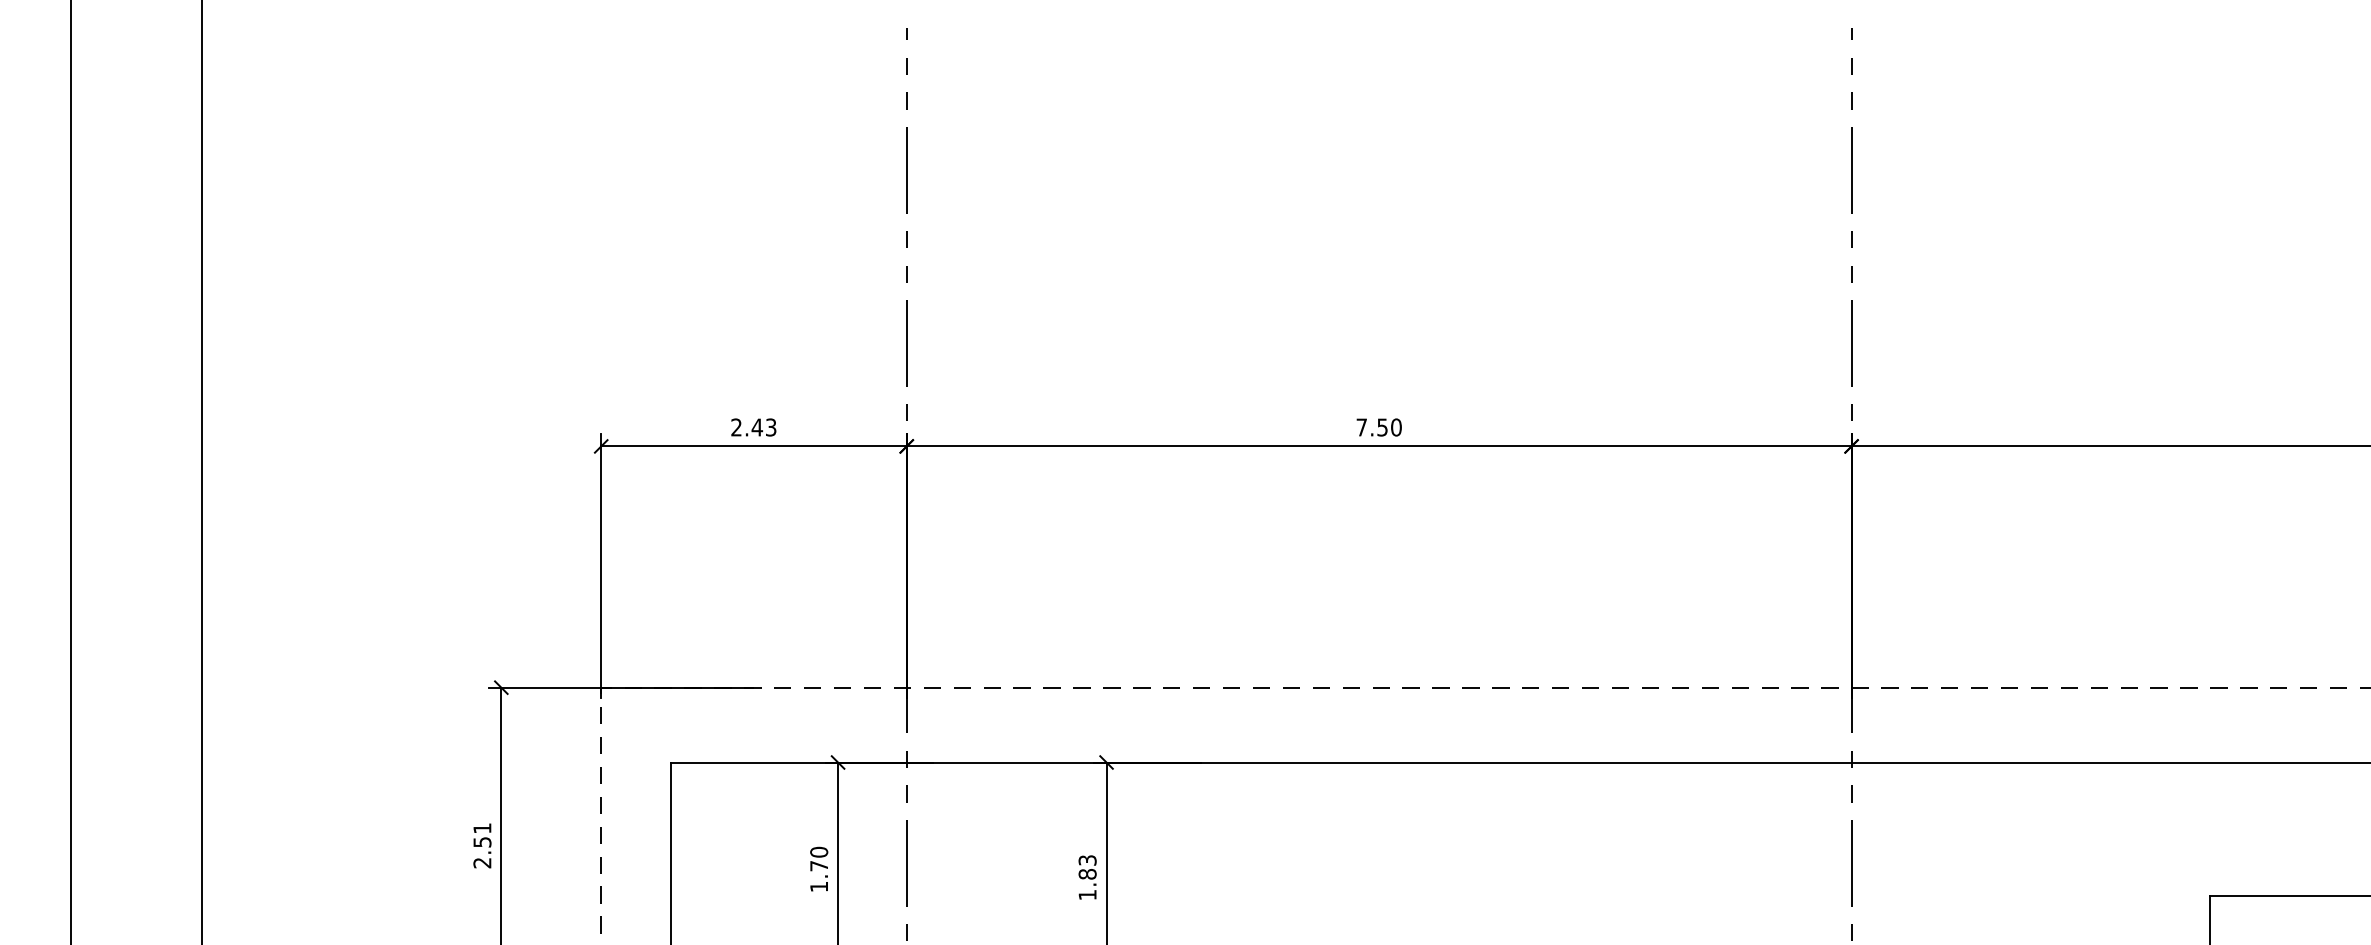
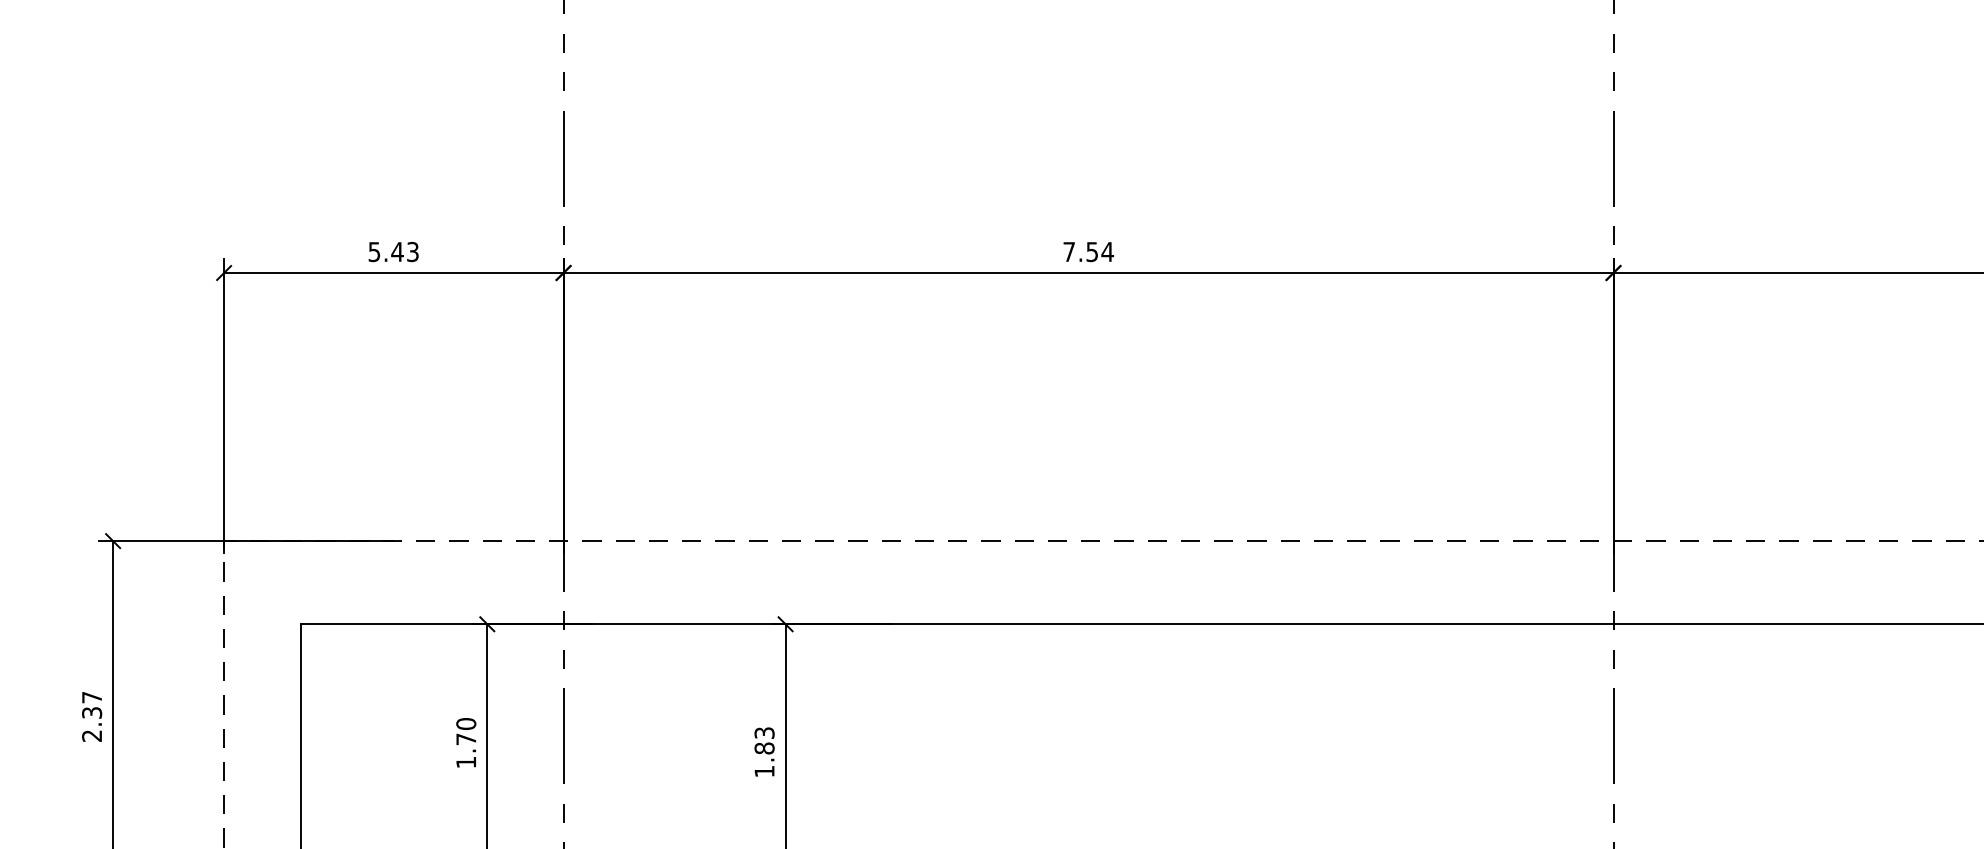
text: (736, 427) -> (374, 251), 2.43 -> 5.43
text: (1396, 427) -> (1107, 251), 7.50 -> 7.54
text: (482, 835) -> (92, 705), 2.51 -> 2.37

